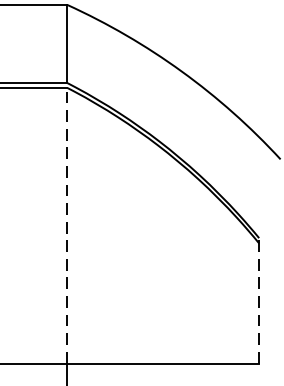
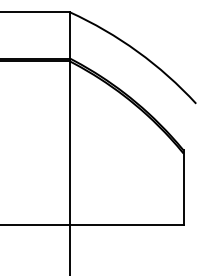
line: (68, 226) -> (70, 143), dashed -> solid
line: (259, 299) -> (183, 186), dashed -> solid

